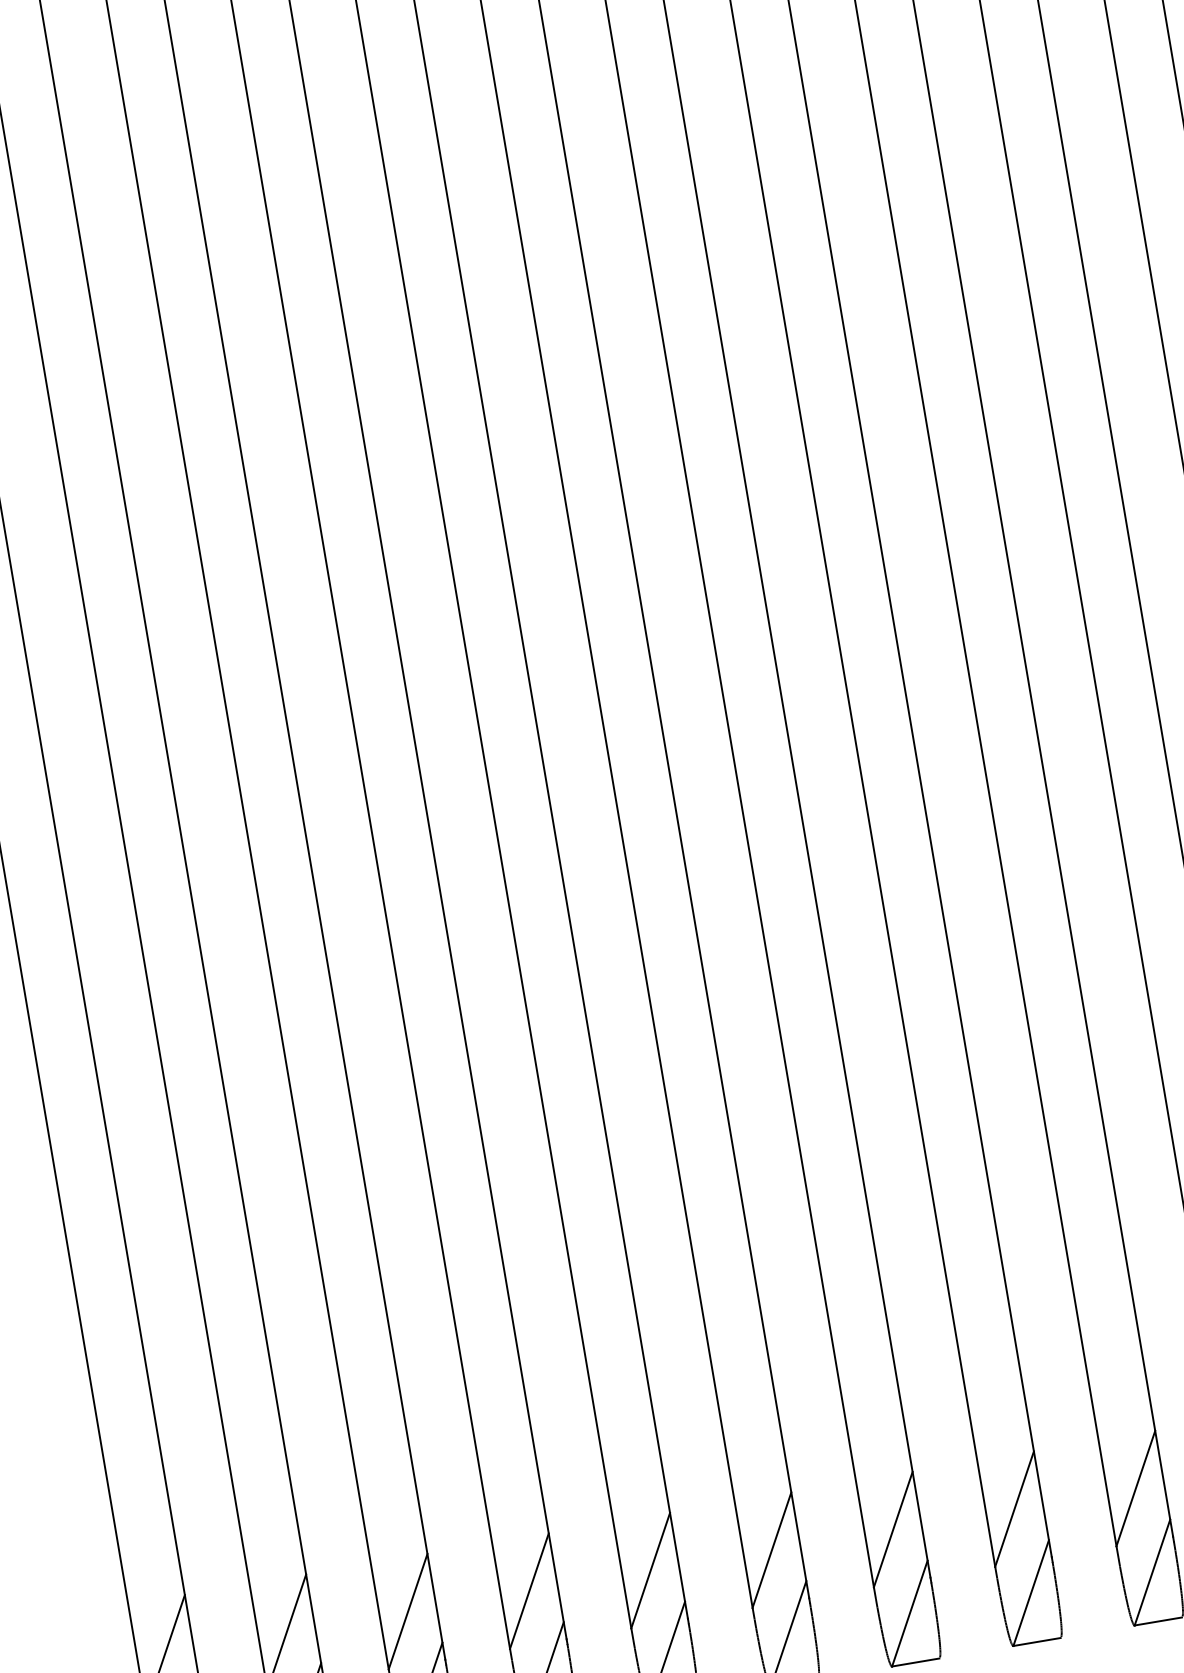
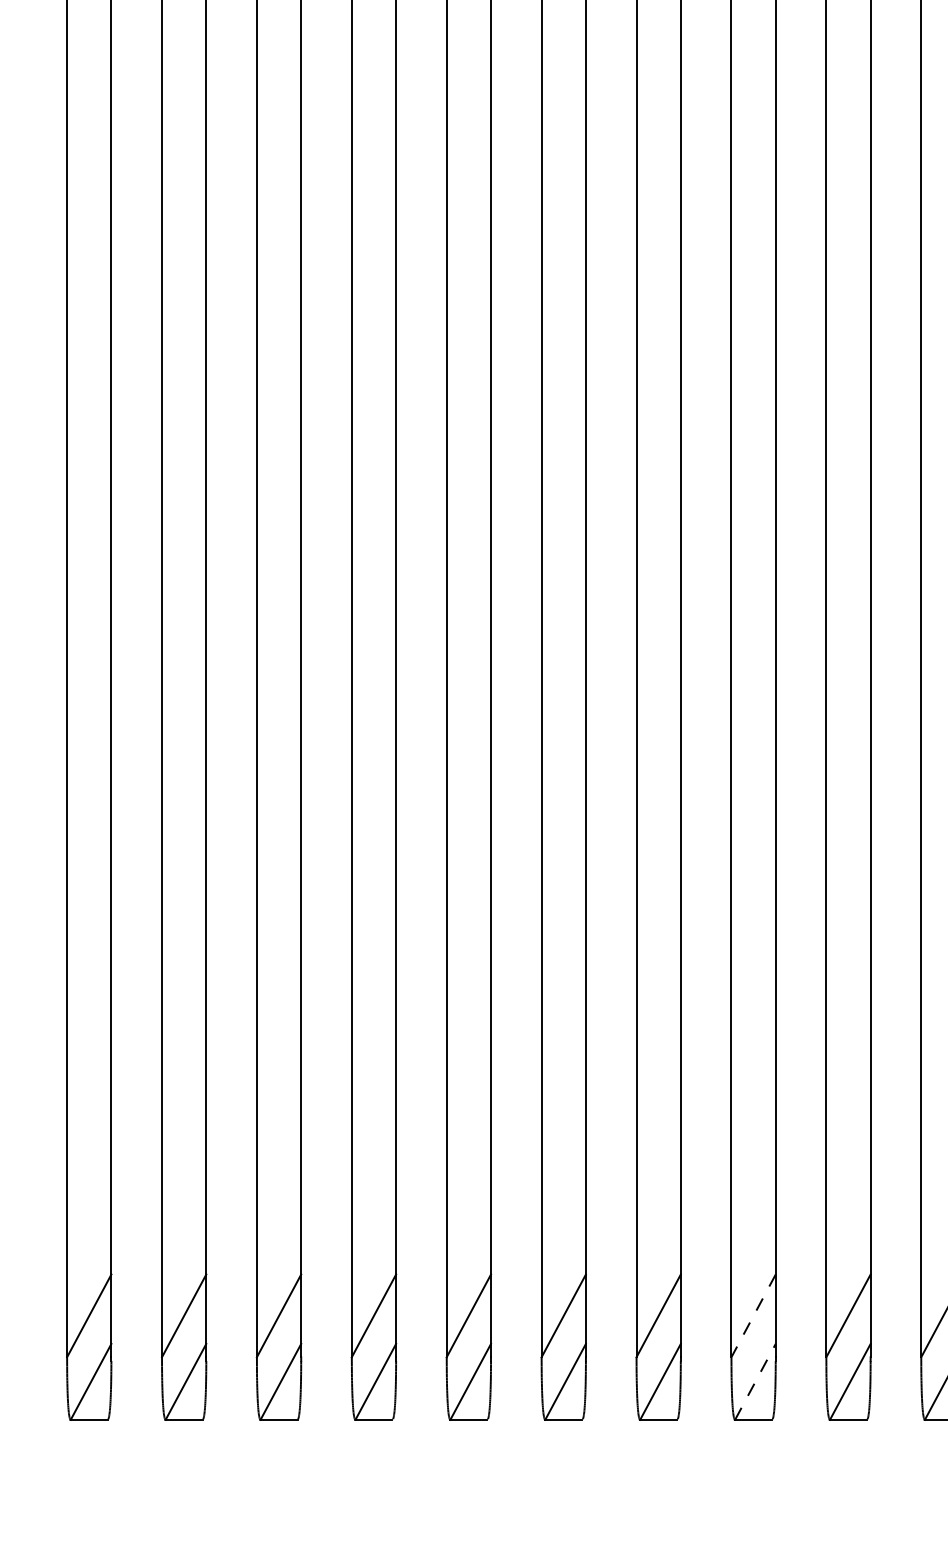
line: (1014, 1508) -> (753, 1315), solid -> dashed
line: (1031, 1592) -> (755, 1381), solid -> dashed

